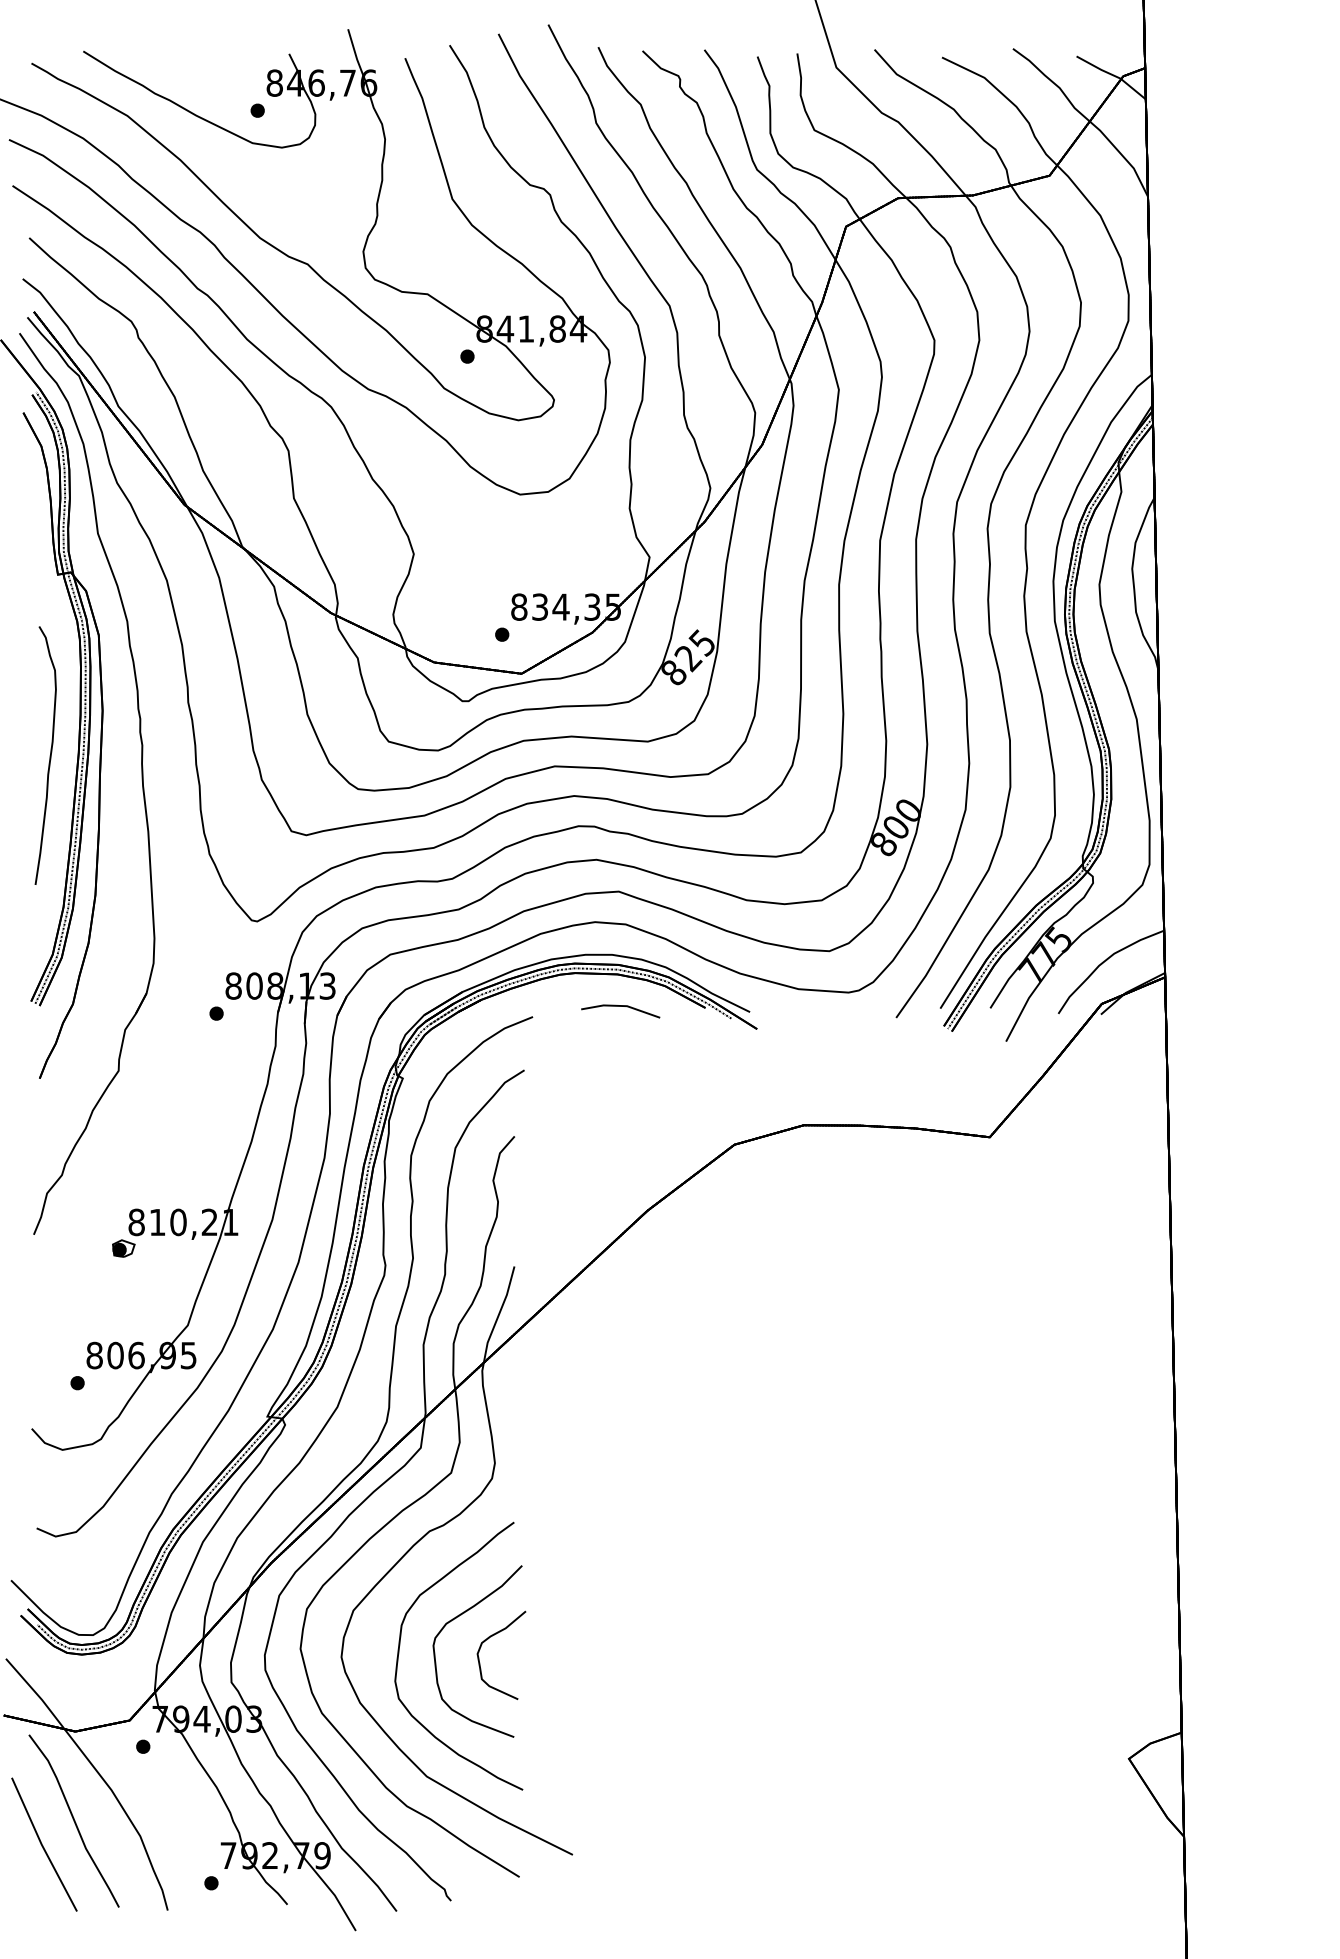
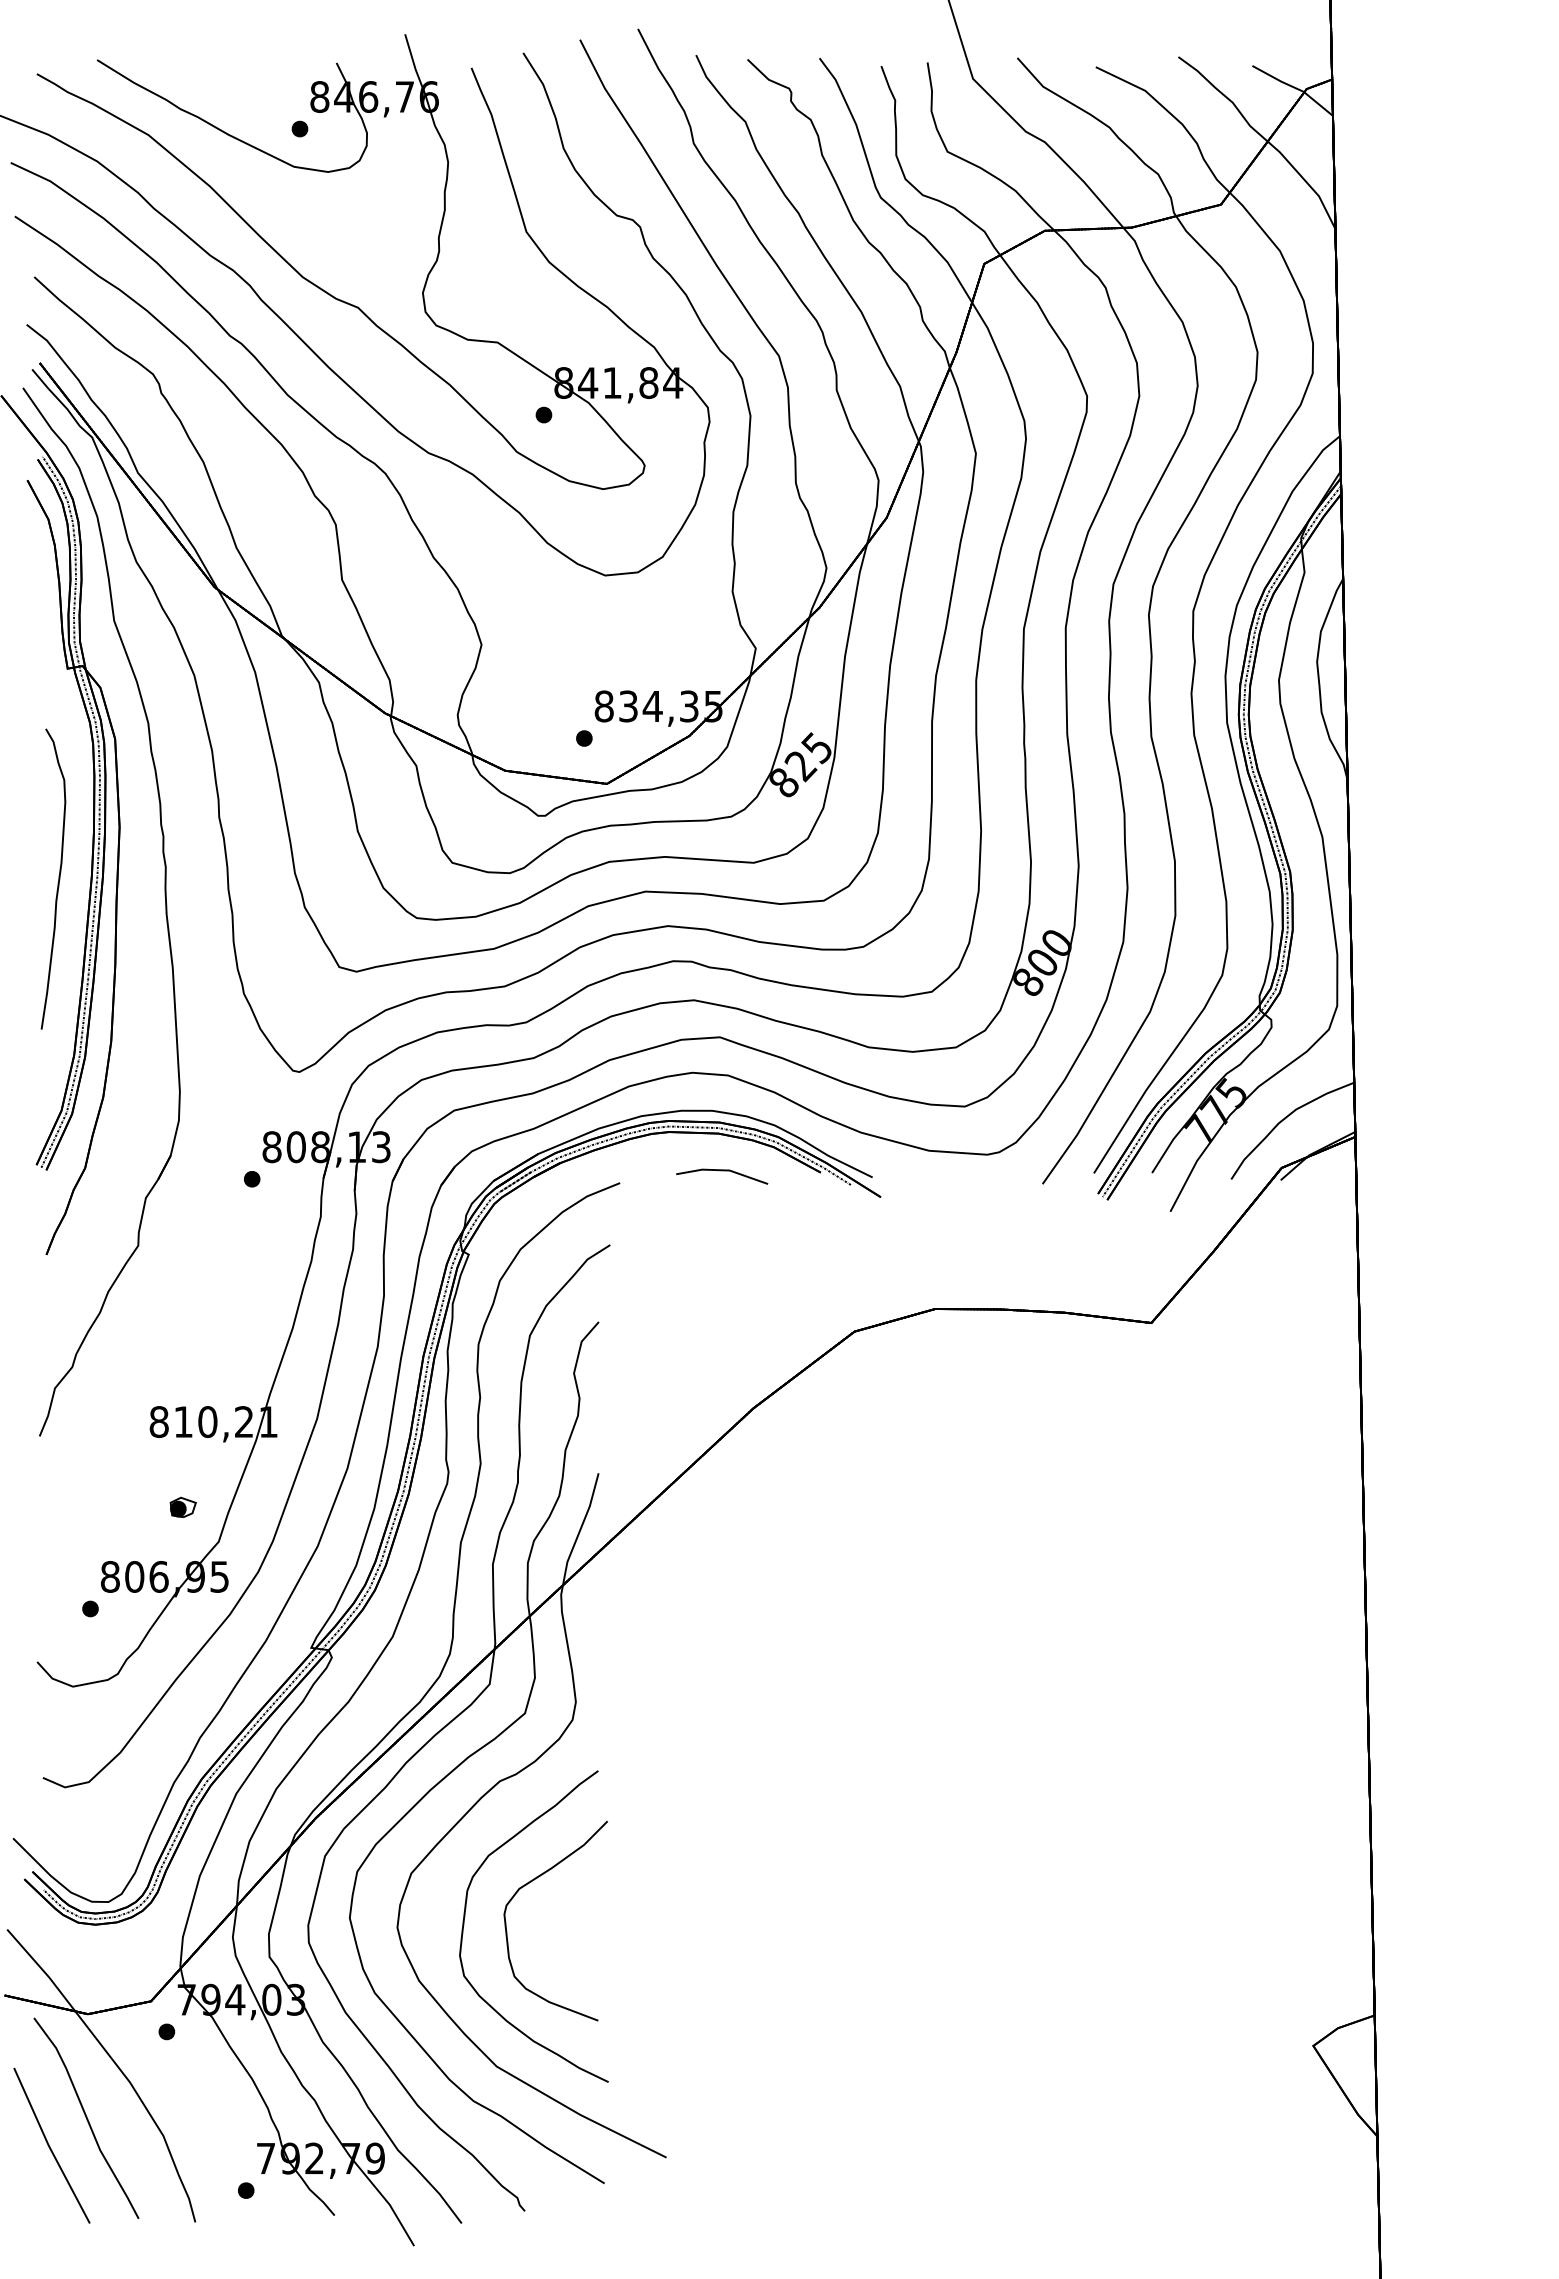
part: (123, 1248) -> (182, 1507), moved
part: (487, 1639) -> (567, 1907), removed

